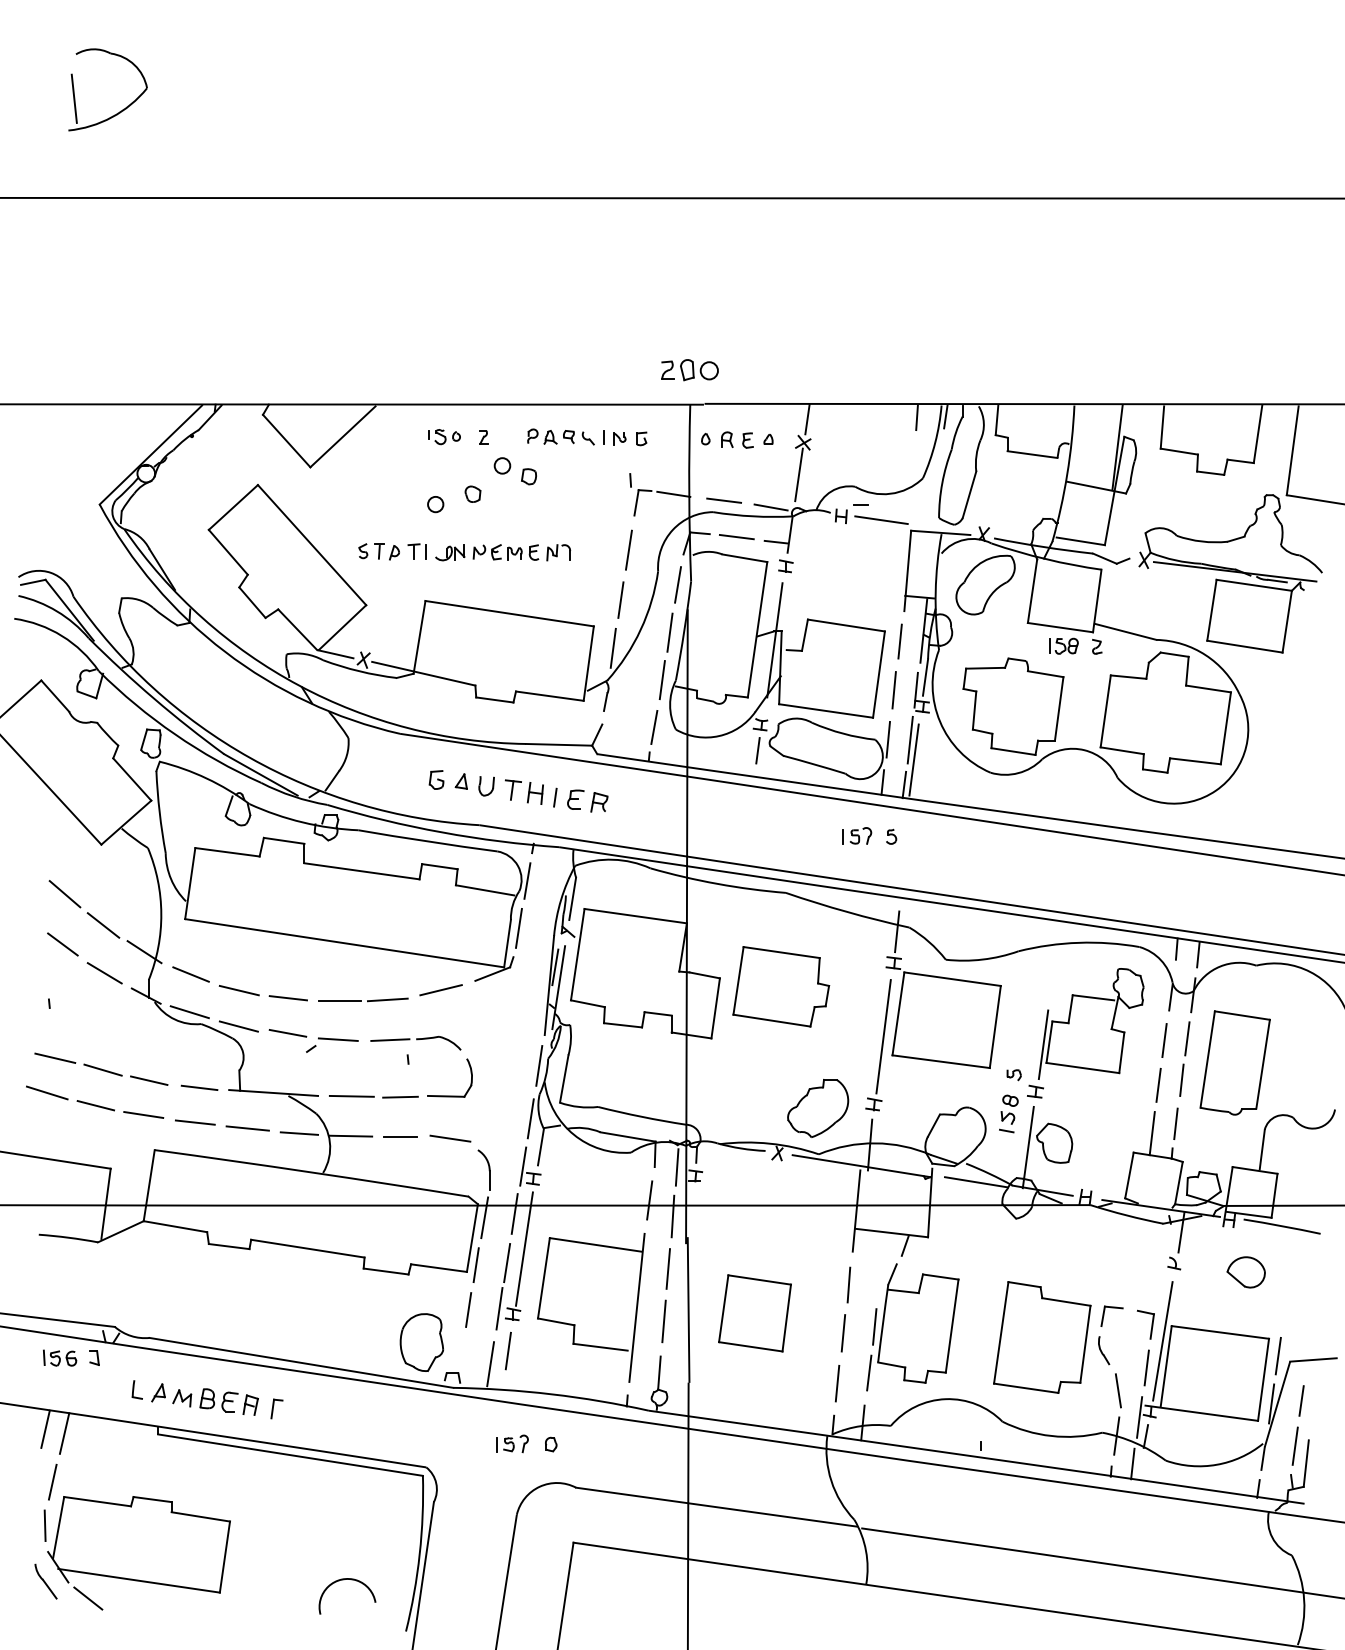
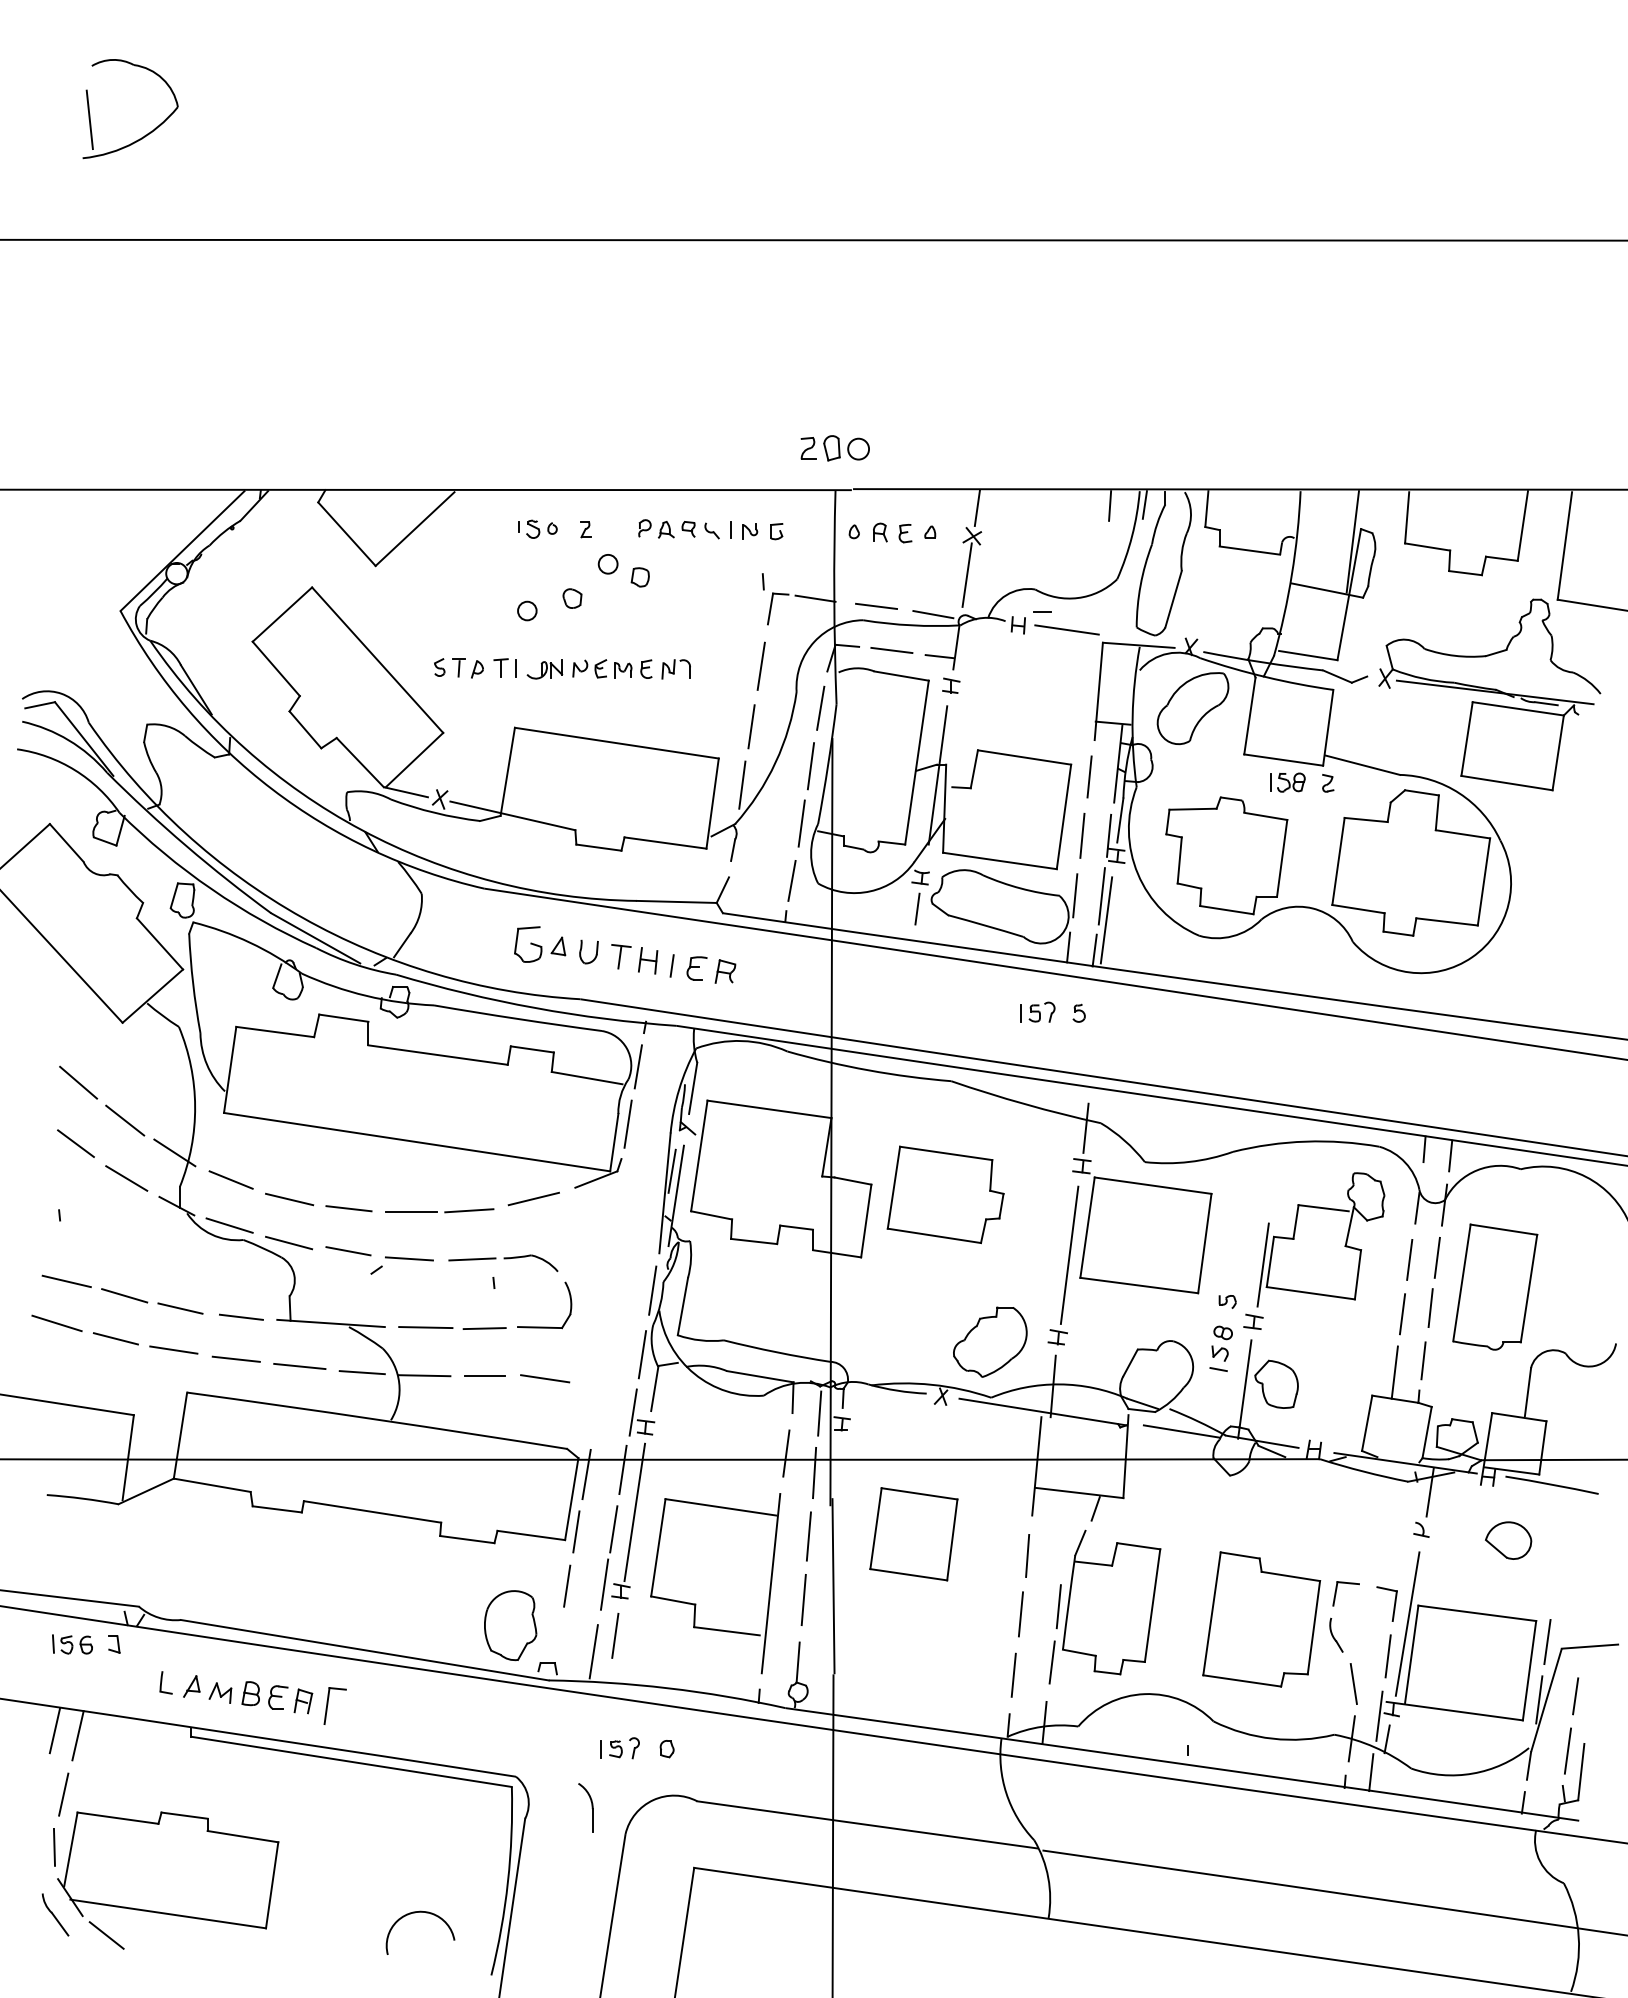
part: (436, 779) -> (528, 944), size x1.6
part: (483, 1169) -> (585, 1807), moved
part: (754, 1313) -> (913, 1534), moved
part: (276, 1408) -> (334, 1705), size x1.6

